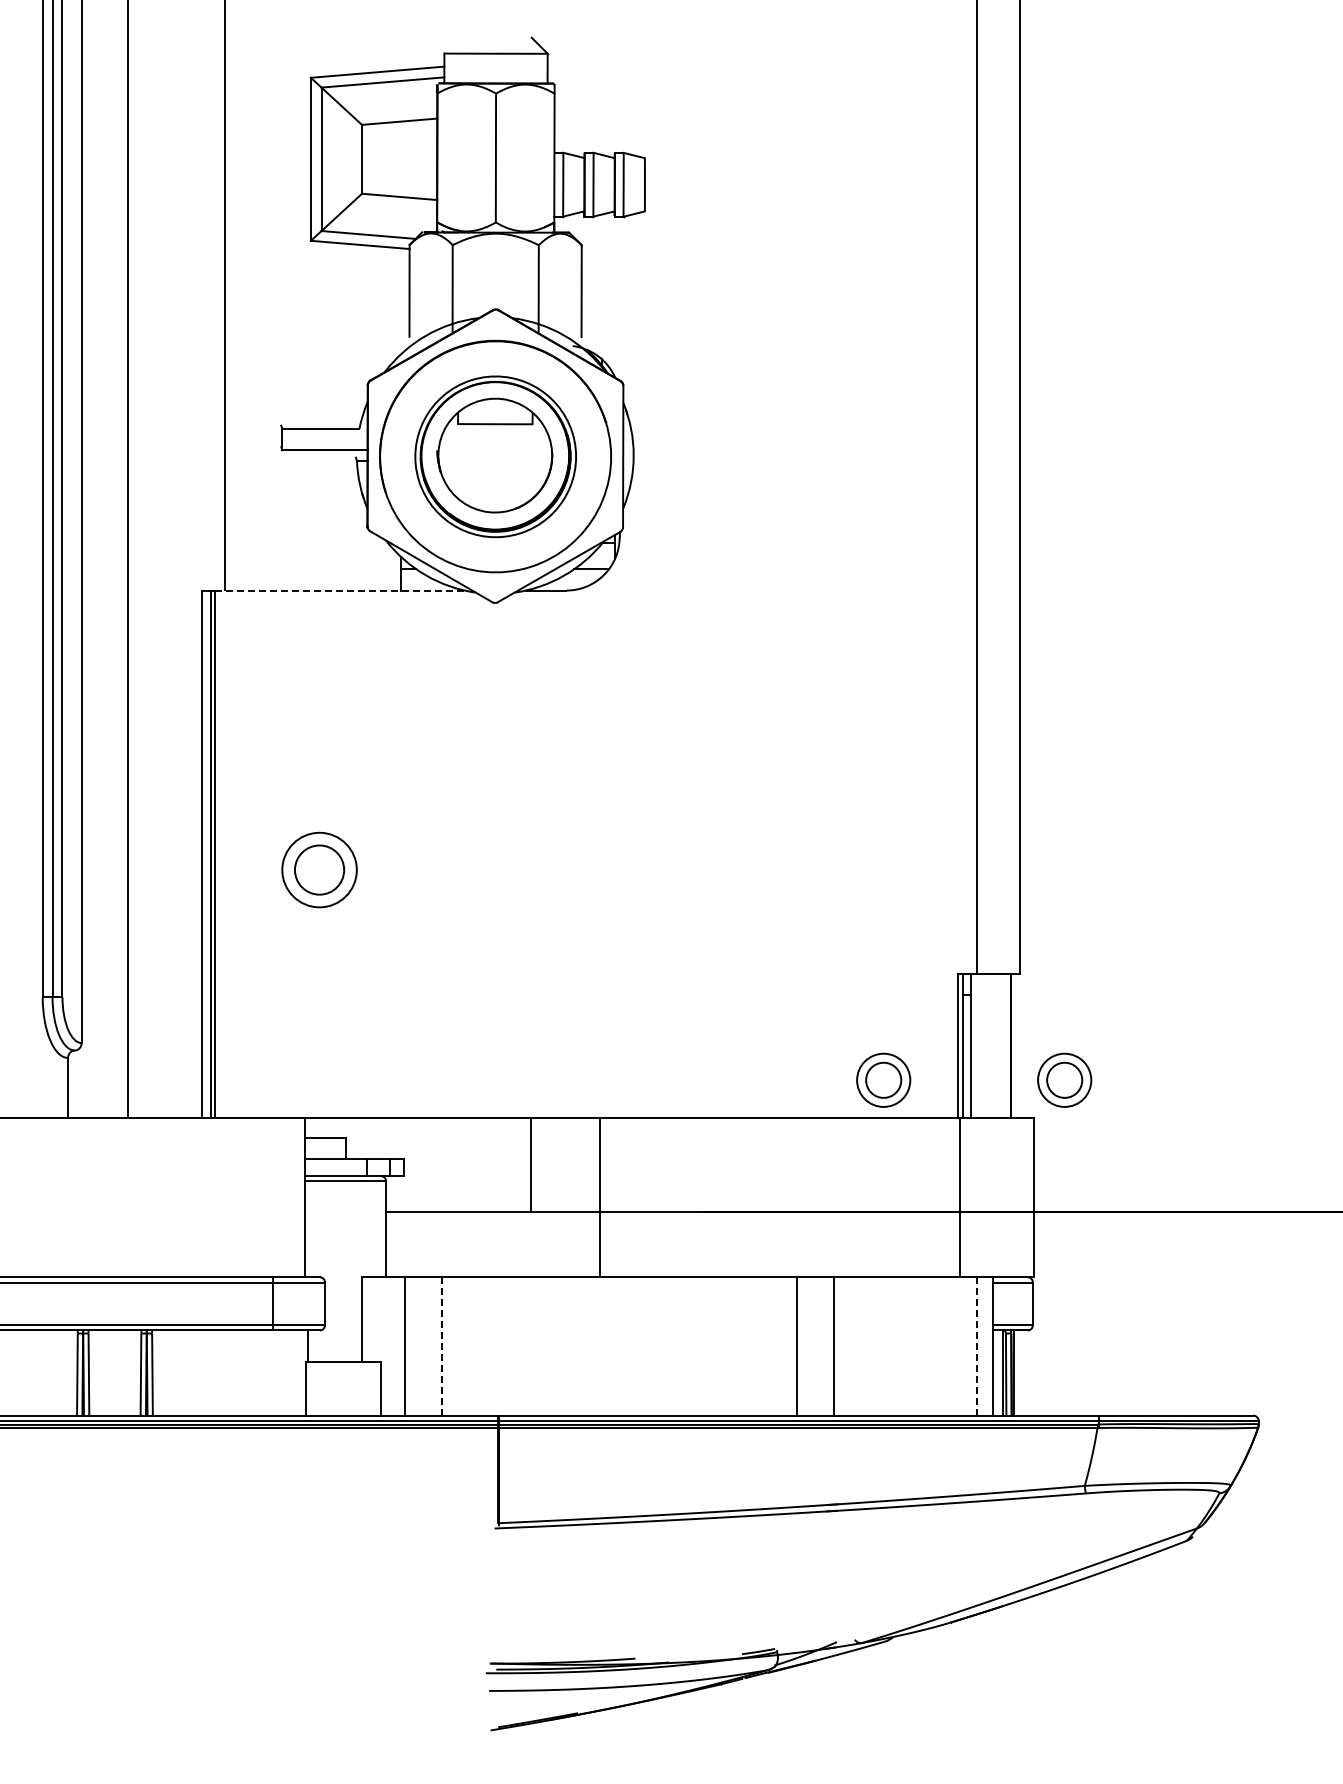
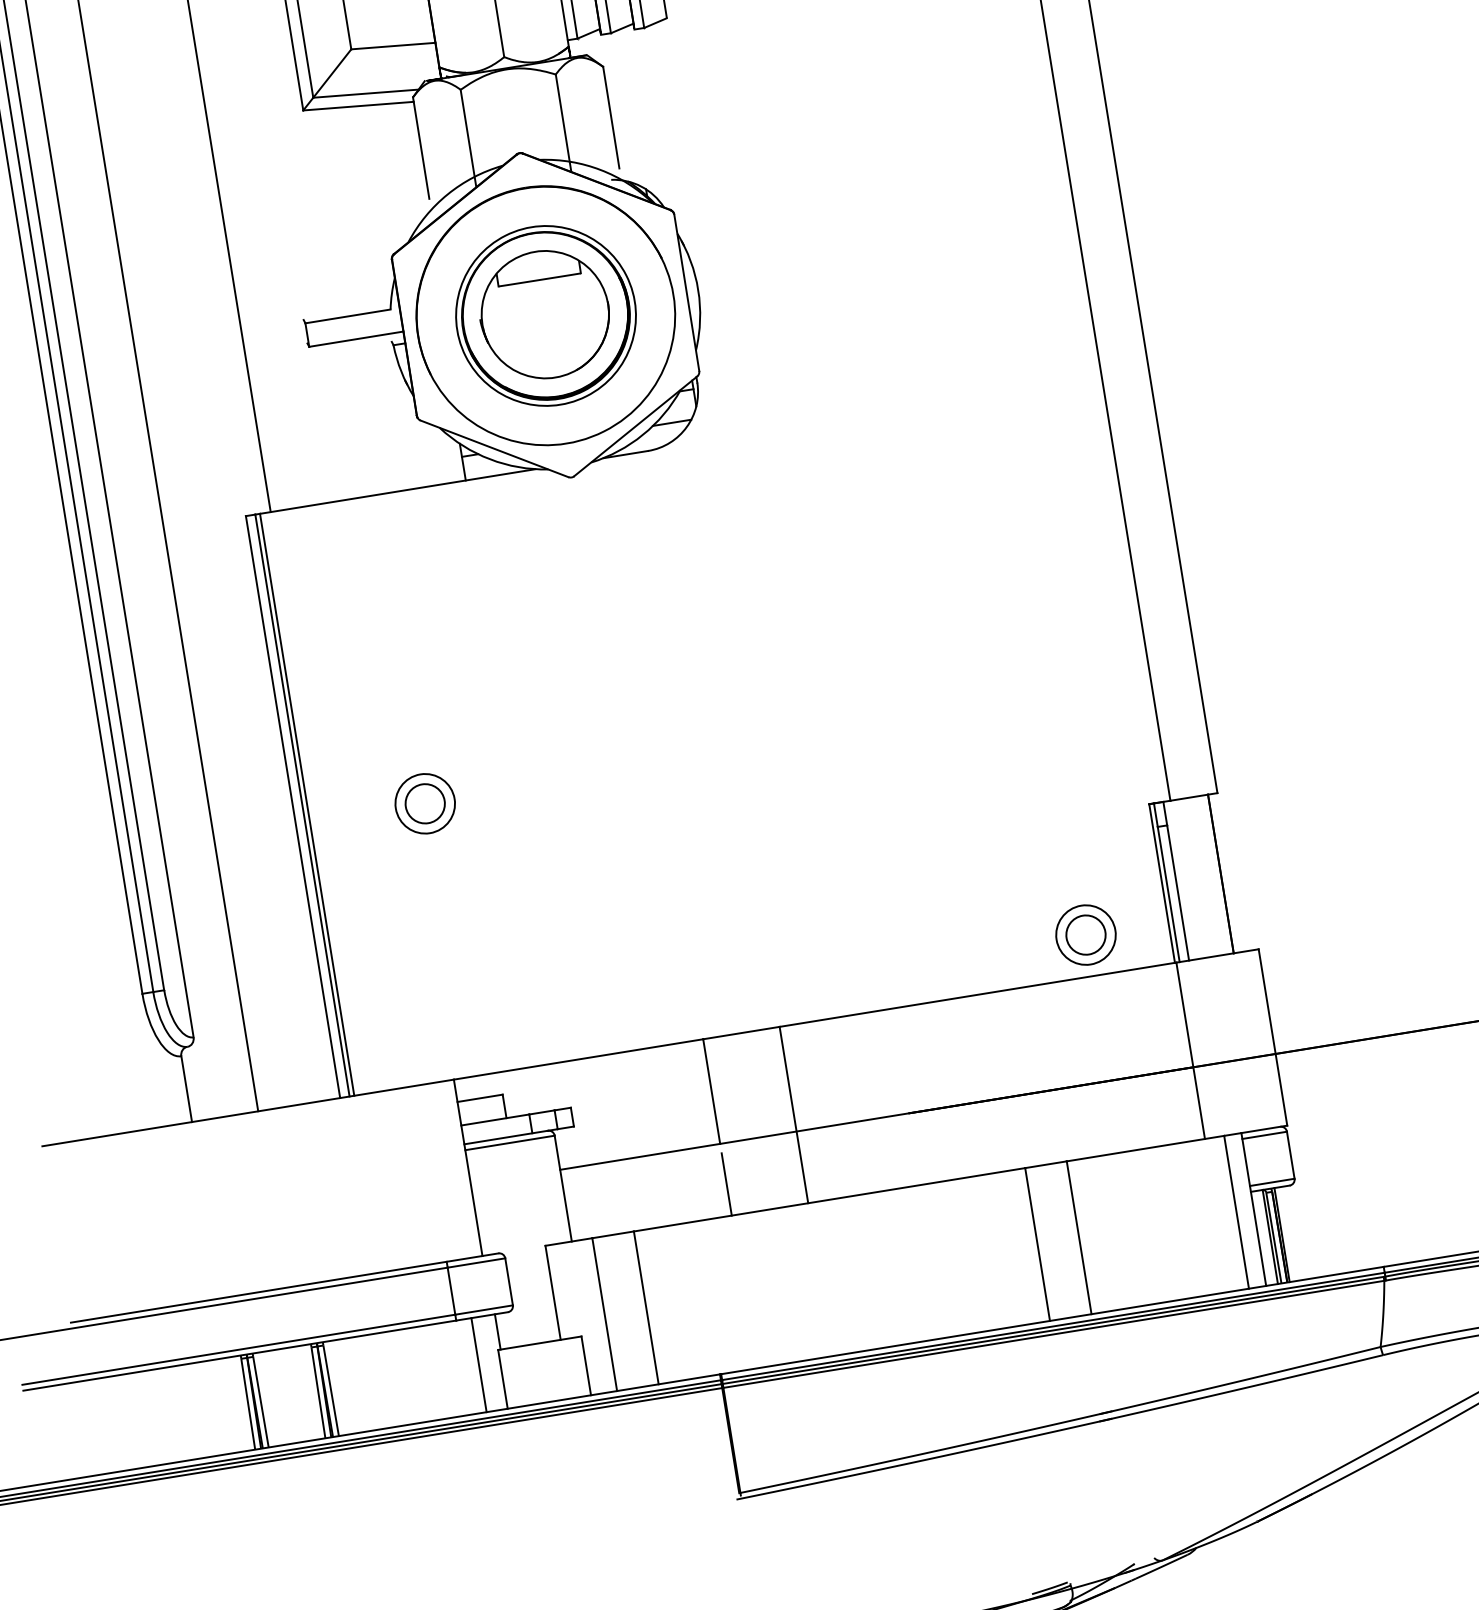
line: (339, 590) -> (397, 491), dashed -> solid
part: (318, 869) -> (424, 803), size x0.71
part: (1064, 1079) -> (1285, 901), removed
line: (531, 1248) -> (727, 1183), added
line: (976, 1345) -> (1235, 1211), dashed -> solid
line: (442, 1346) -> (646, 1307), dashed -> solid
line: (286, 1372) -> (478, 1364), added

